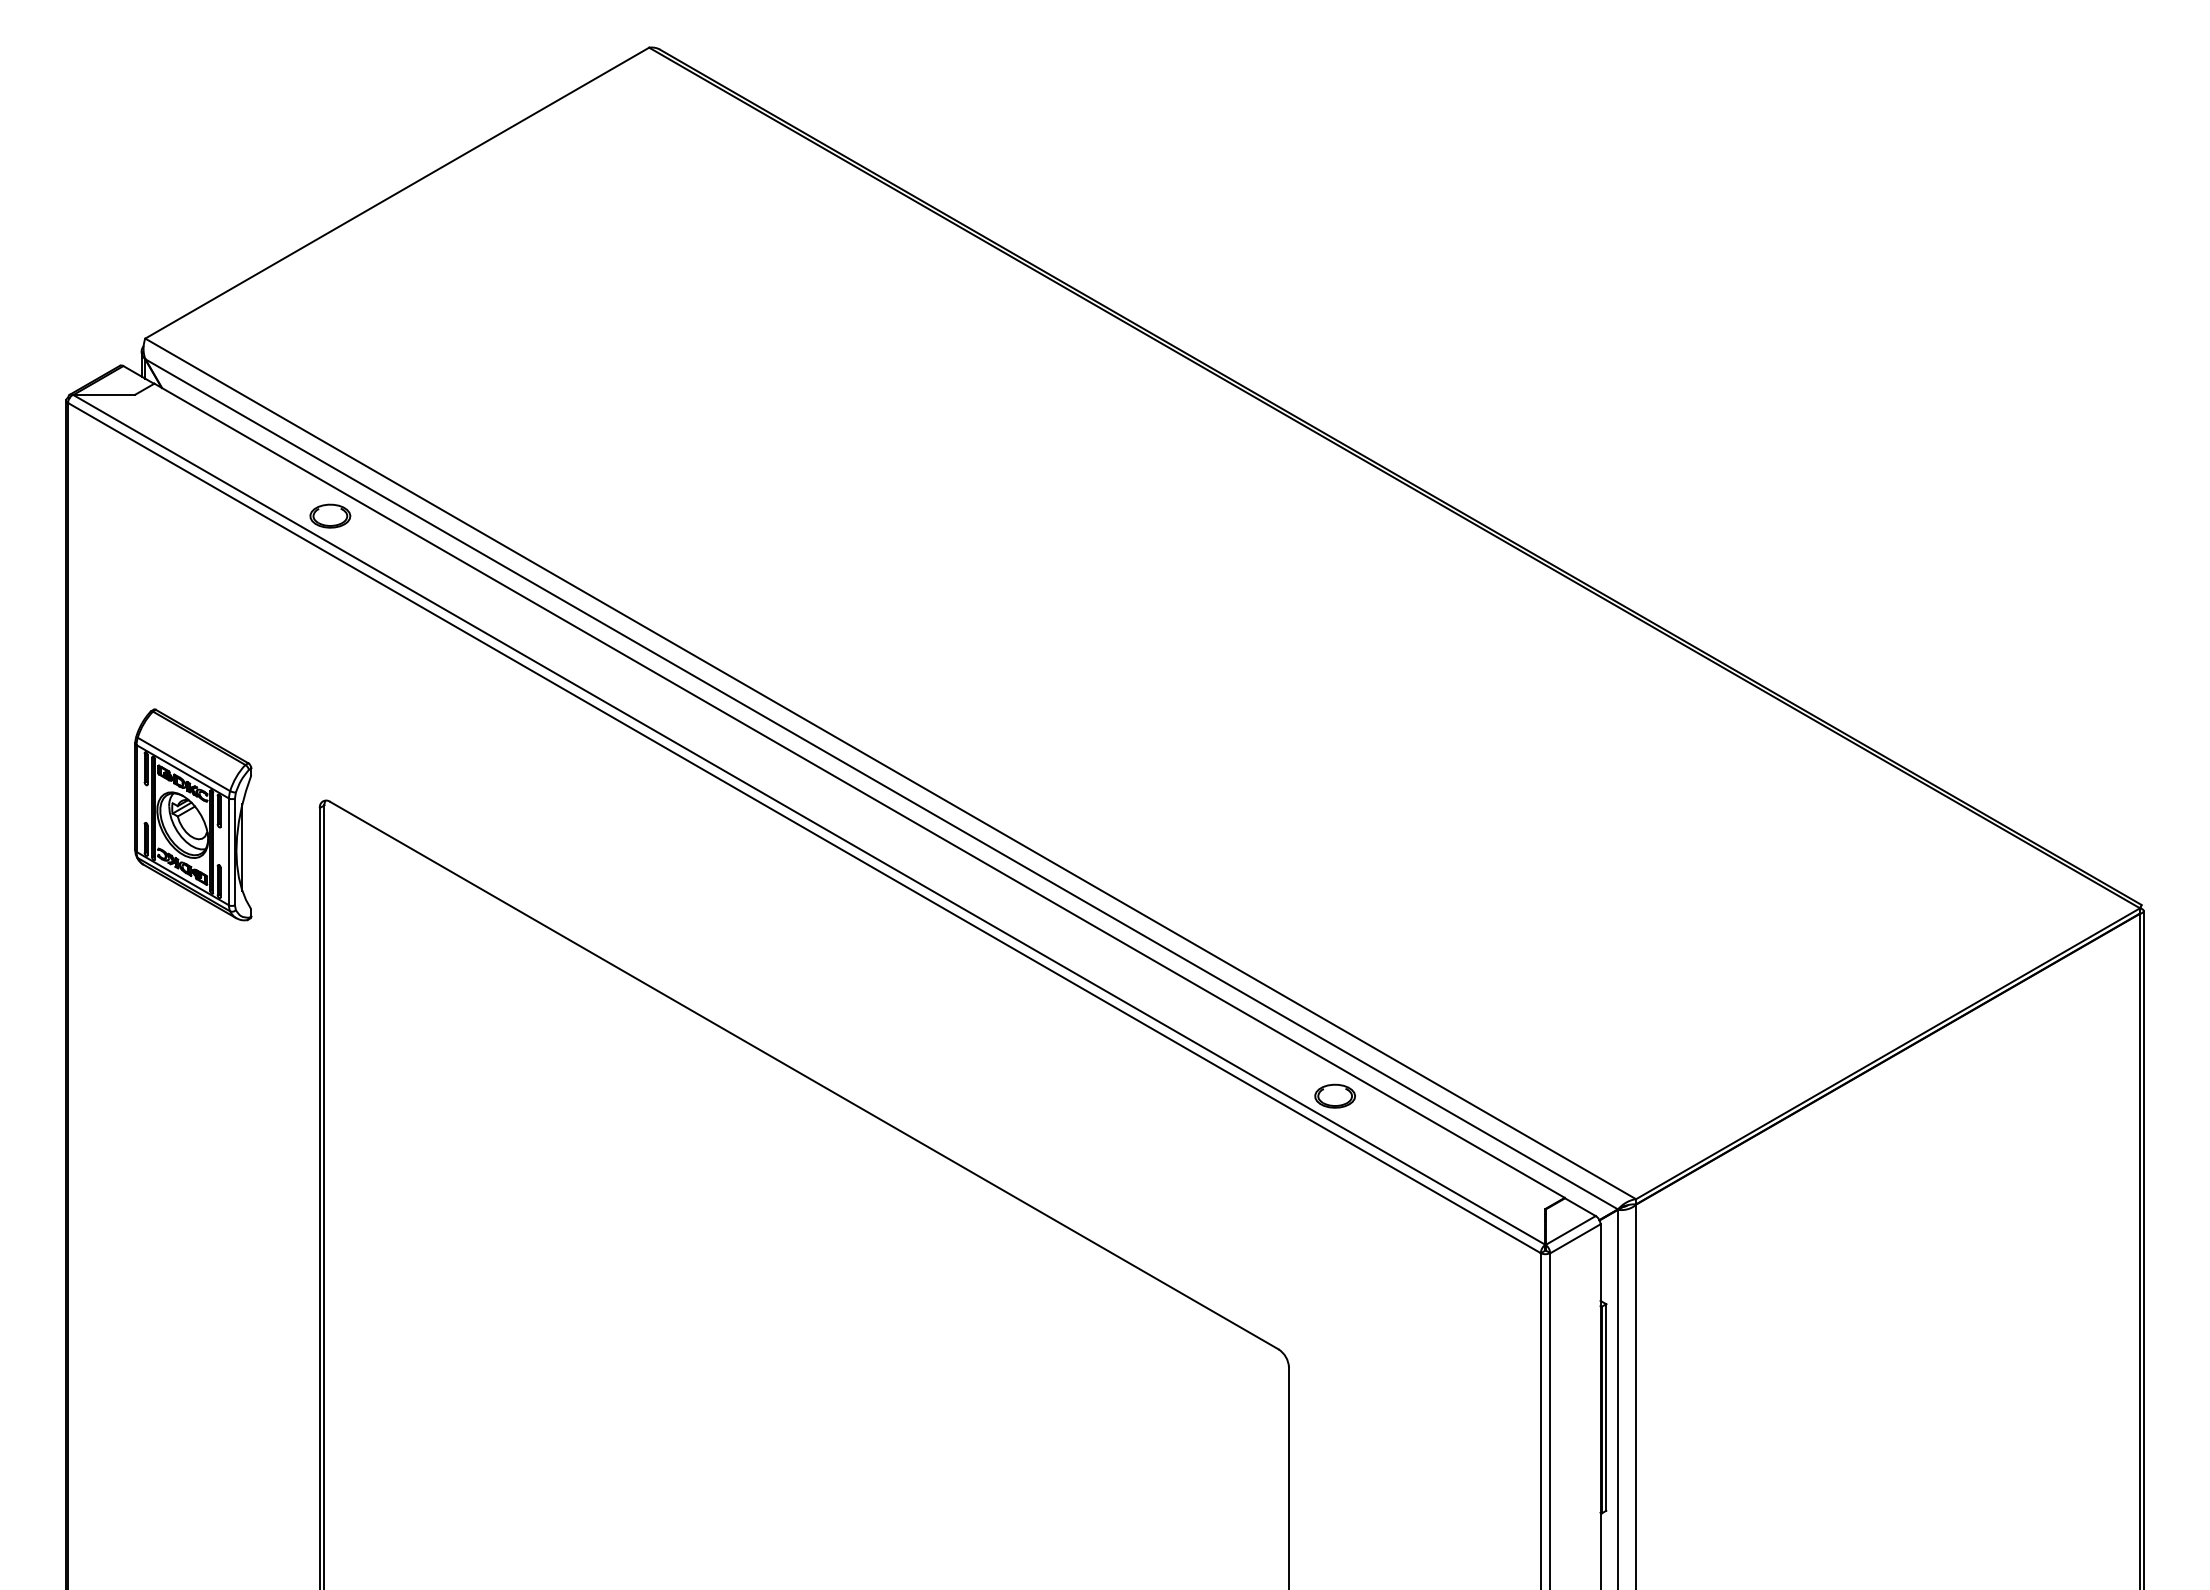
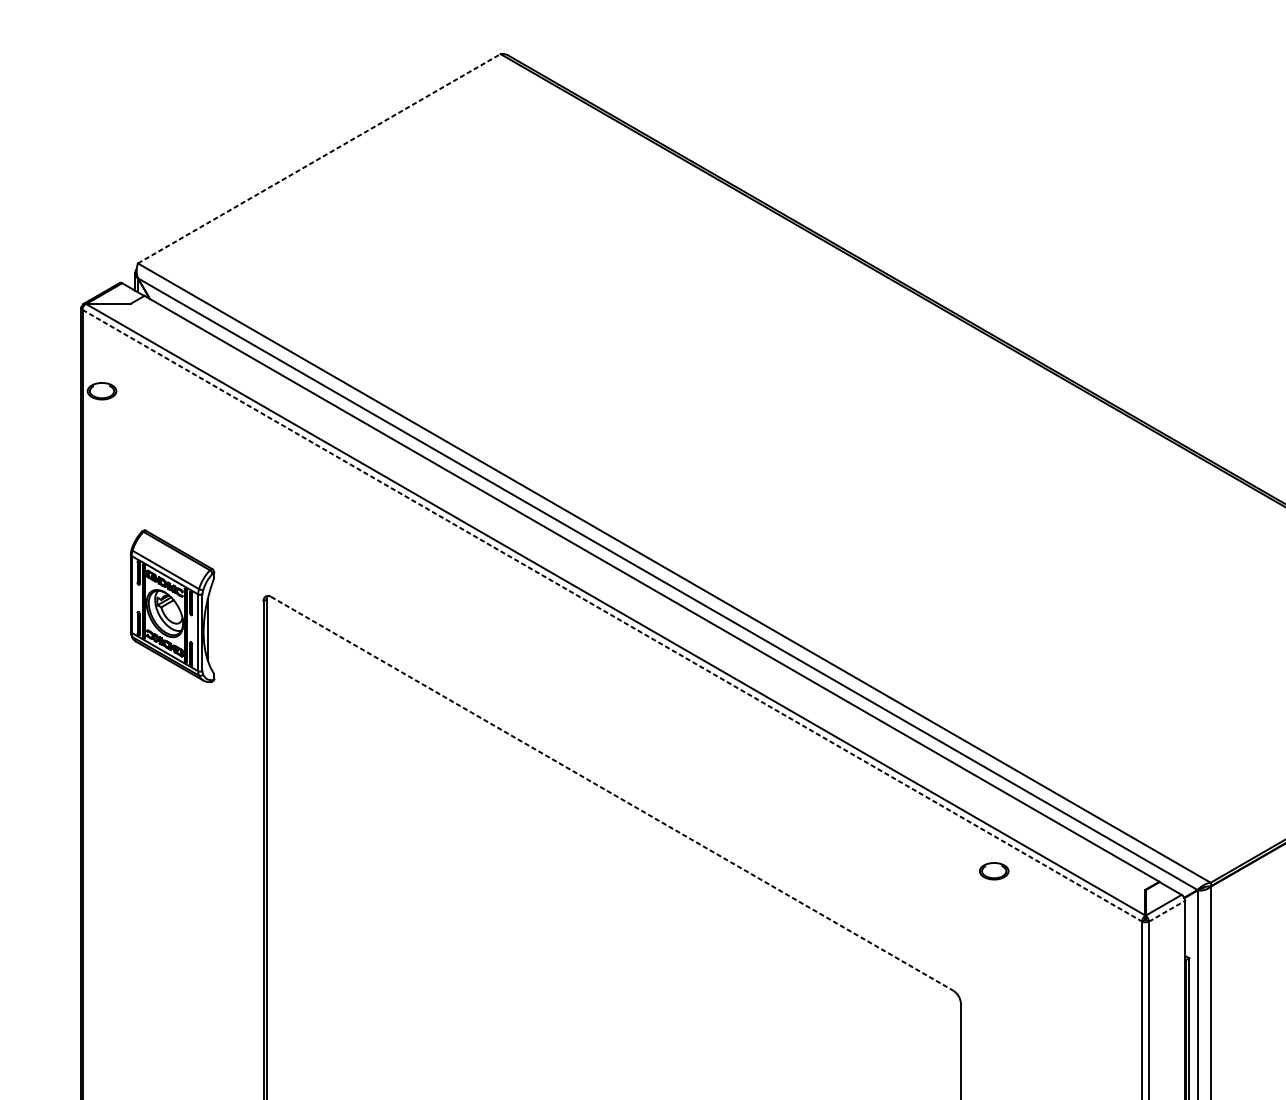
line: (397, 193) -> (319, 159), solid -> dashed
part: (330, 515) -> (102, 390), moved
line: (804, 828) -> (612, 615), solid -> dashed
line: (804, 1075) -> (612, 793), solid -> dashed
part: (1334, 1095) -> (993, 870), moved
line: (1575, 1238) -> (1167, 911), solid -> dashed

